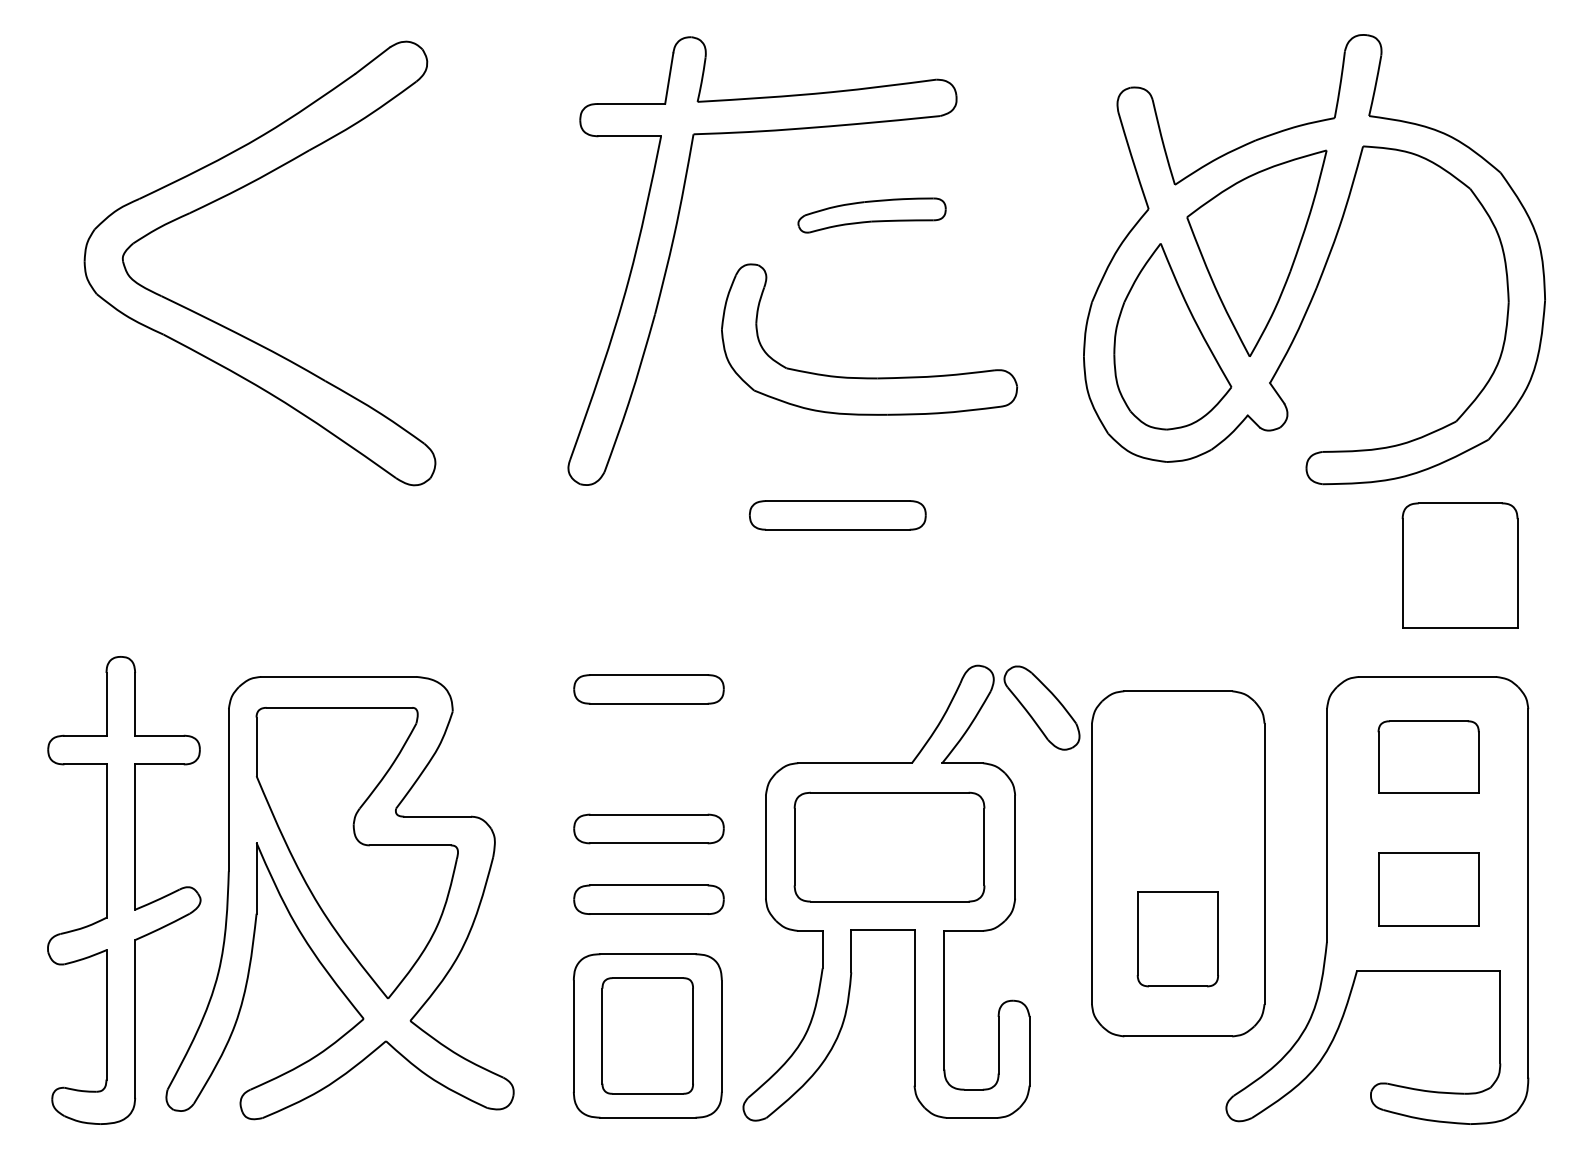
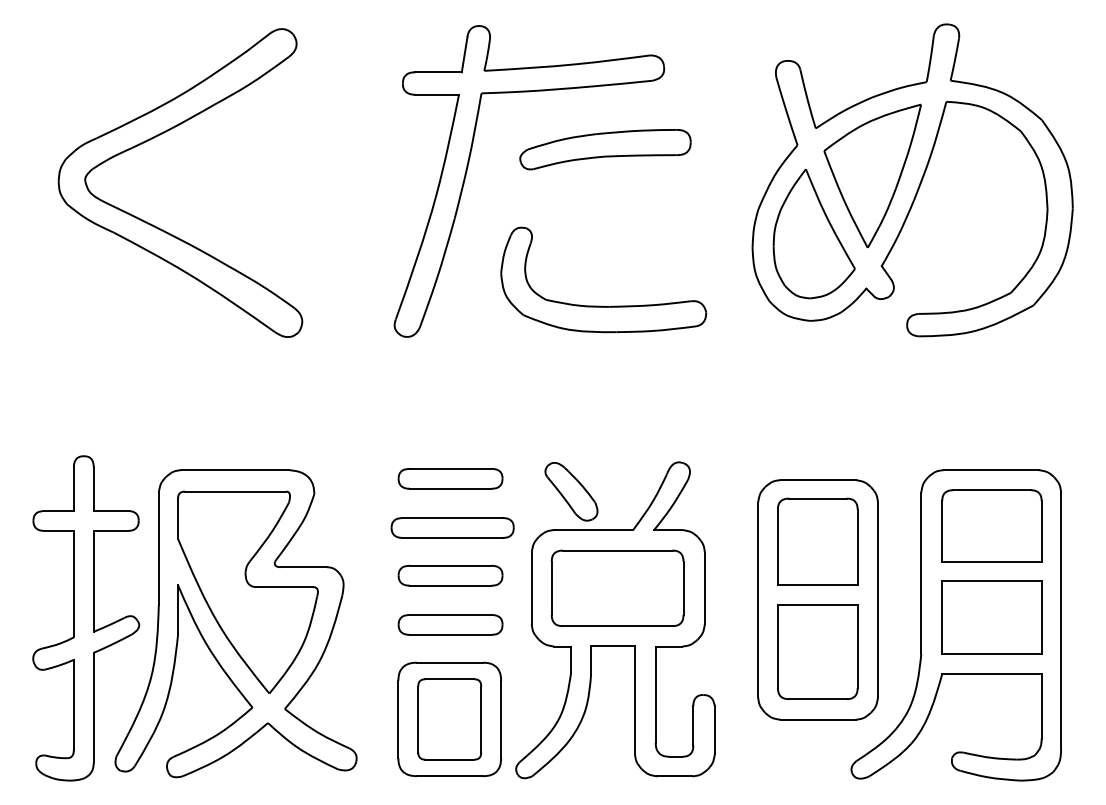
part: (872, 215) -> (605, 149), size x1.67
part: (866, 376) -> (601, 305), moved
part: (837, 514) -> (452, 527), moved
part: (1459, 565) -> (817, 541), moved
part: (1042, 707) -> (571, 491), moved
part: (1428, 756) -> (991, 525), size x1.43
part: (1428, 889) -> (991, 617), size x1.43
part: (1177, 938) -> (817, 651), size x1.43

